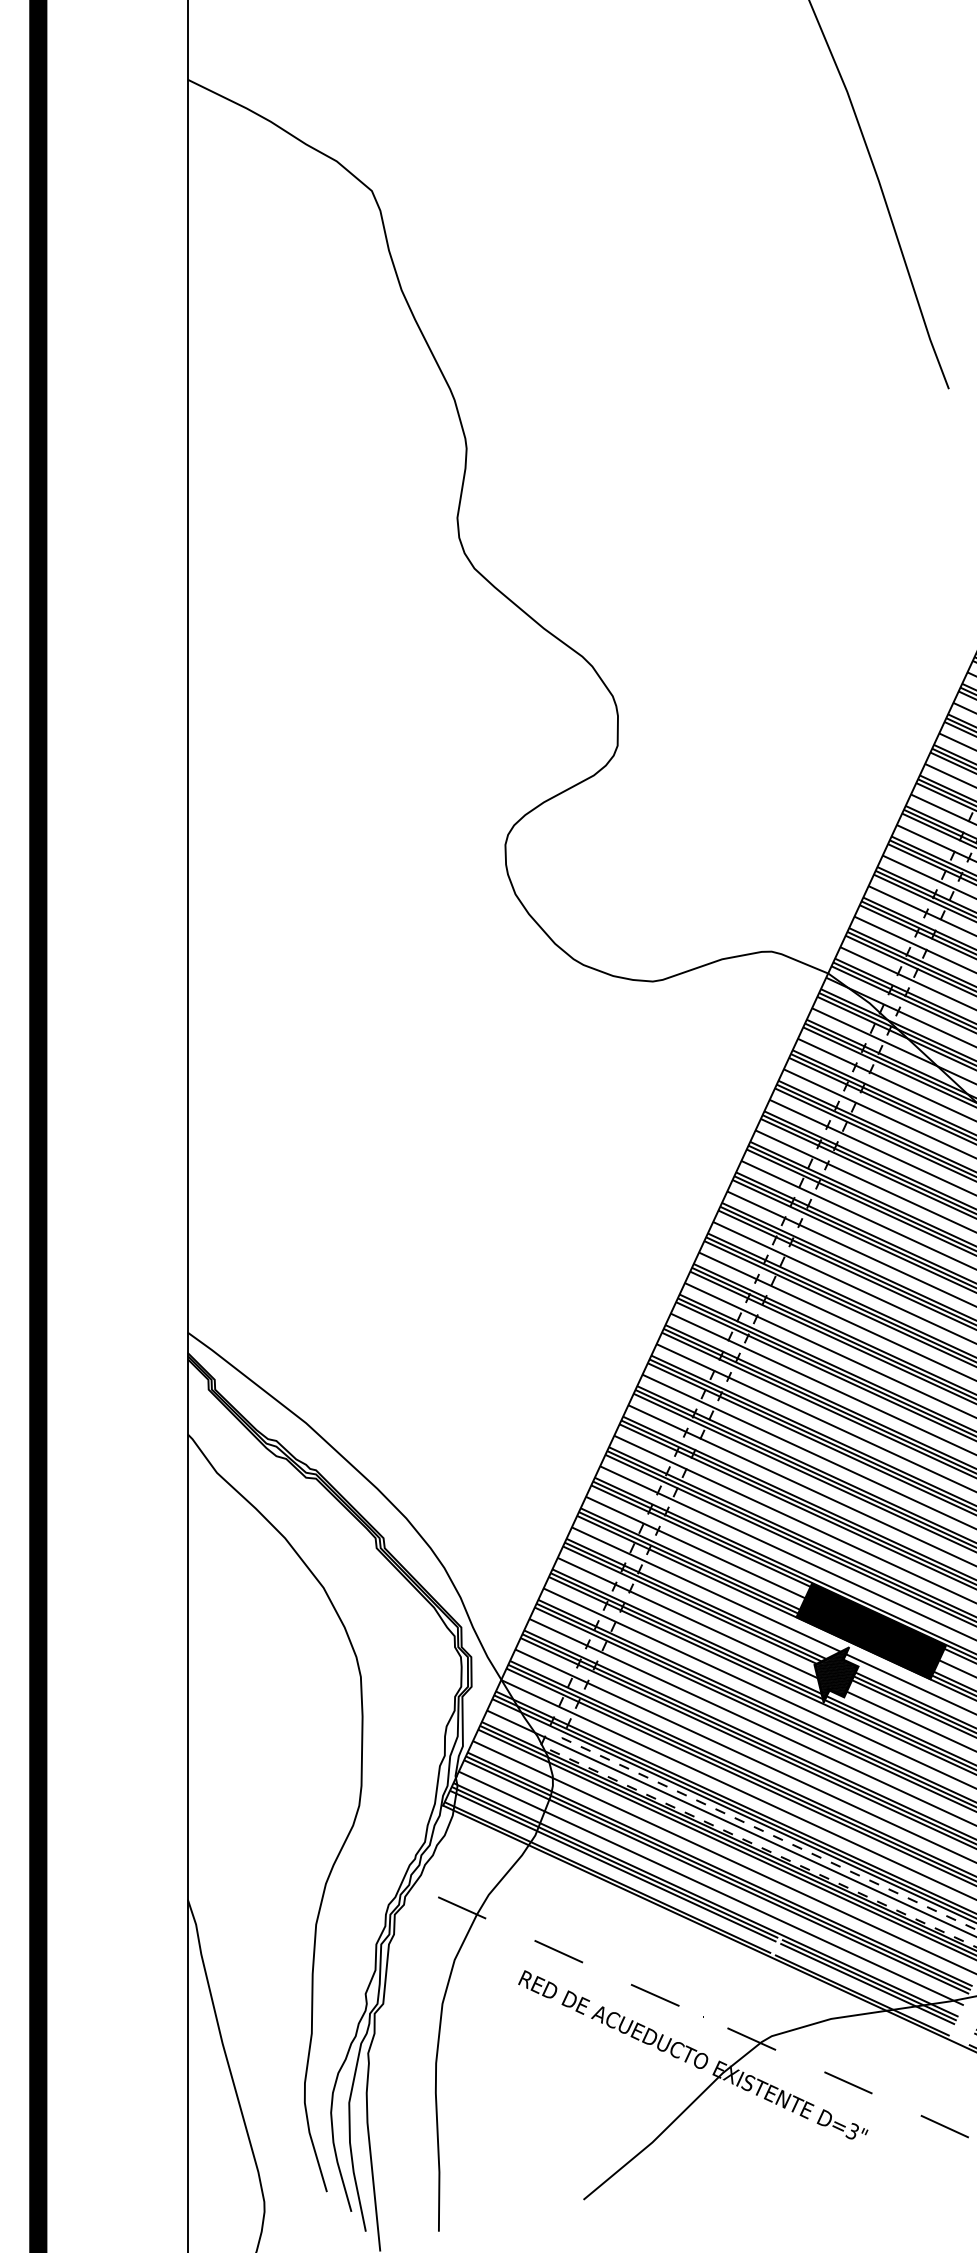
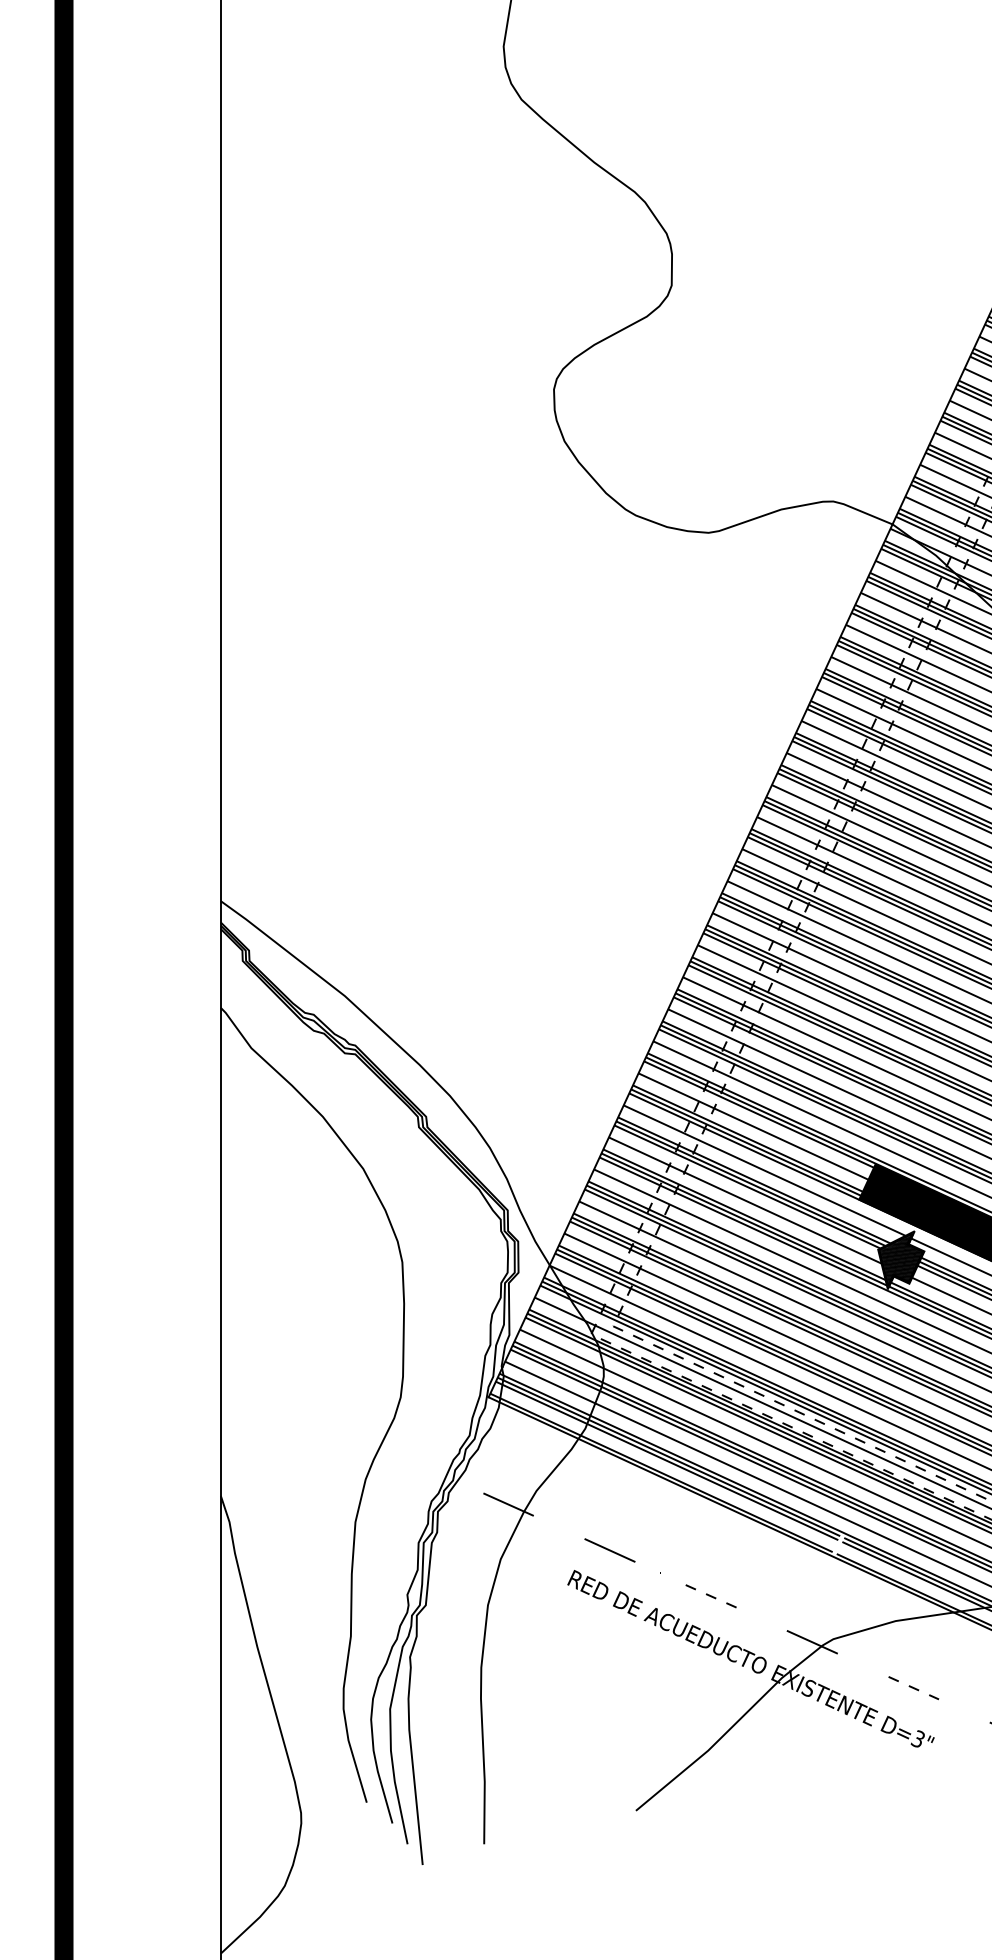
line: (655, 1995) -> (711, 1596), solid -> dashed
line: (848, 2083) -> (913, 1688), solid -> dashed

